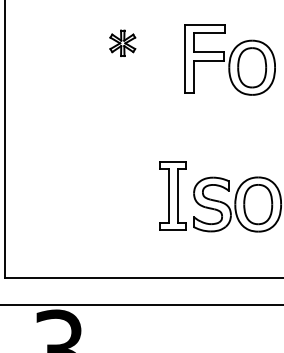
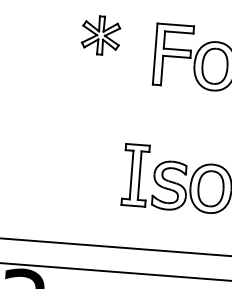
part: (122, 43) -> (100, 35), size x1.67

